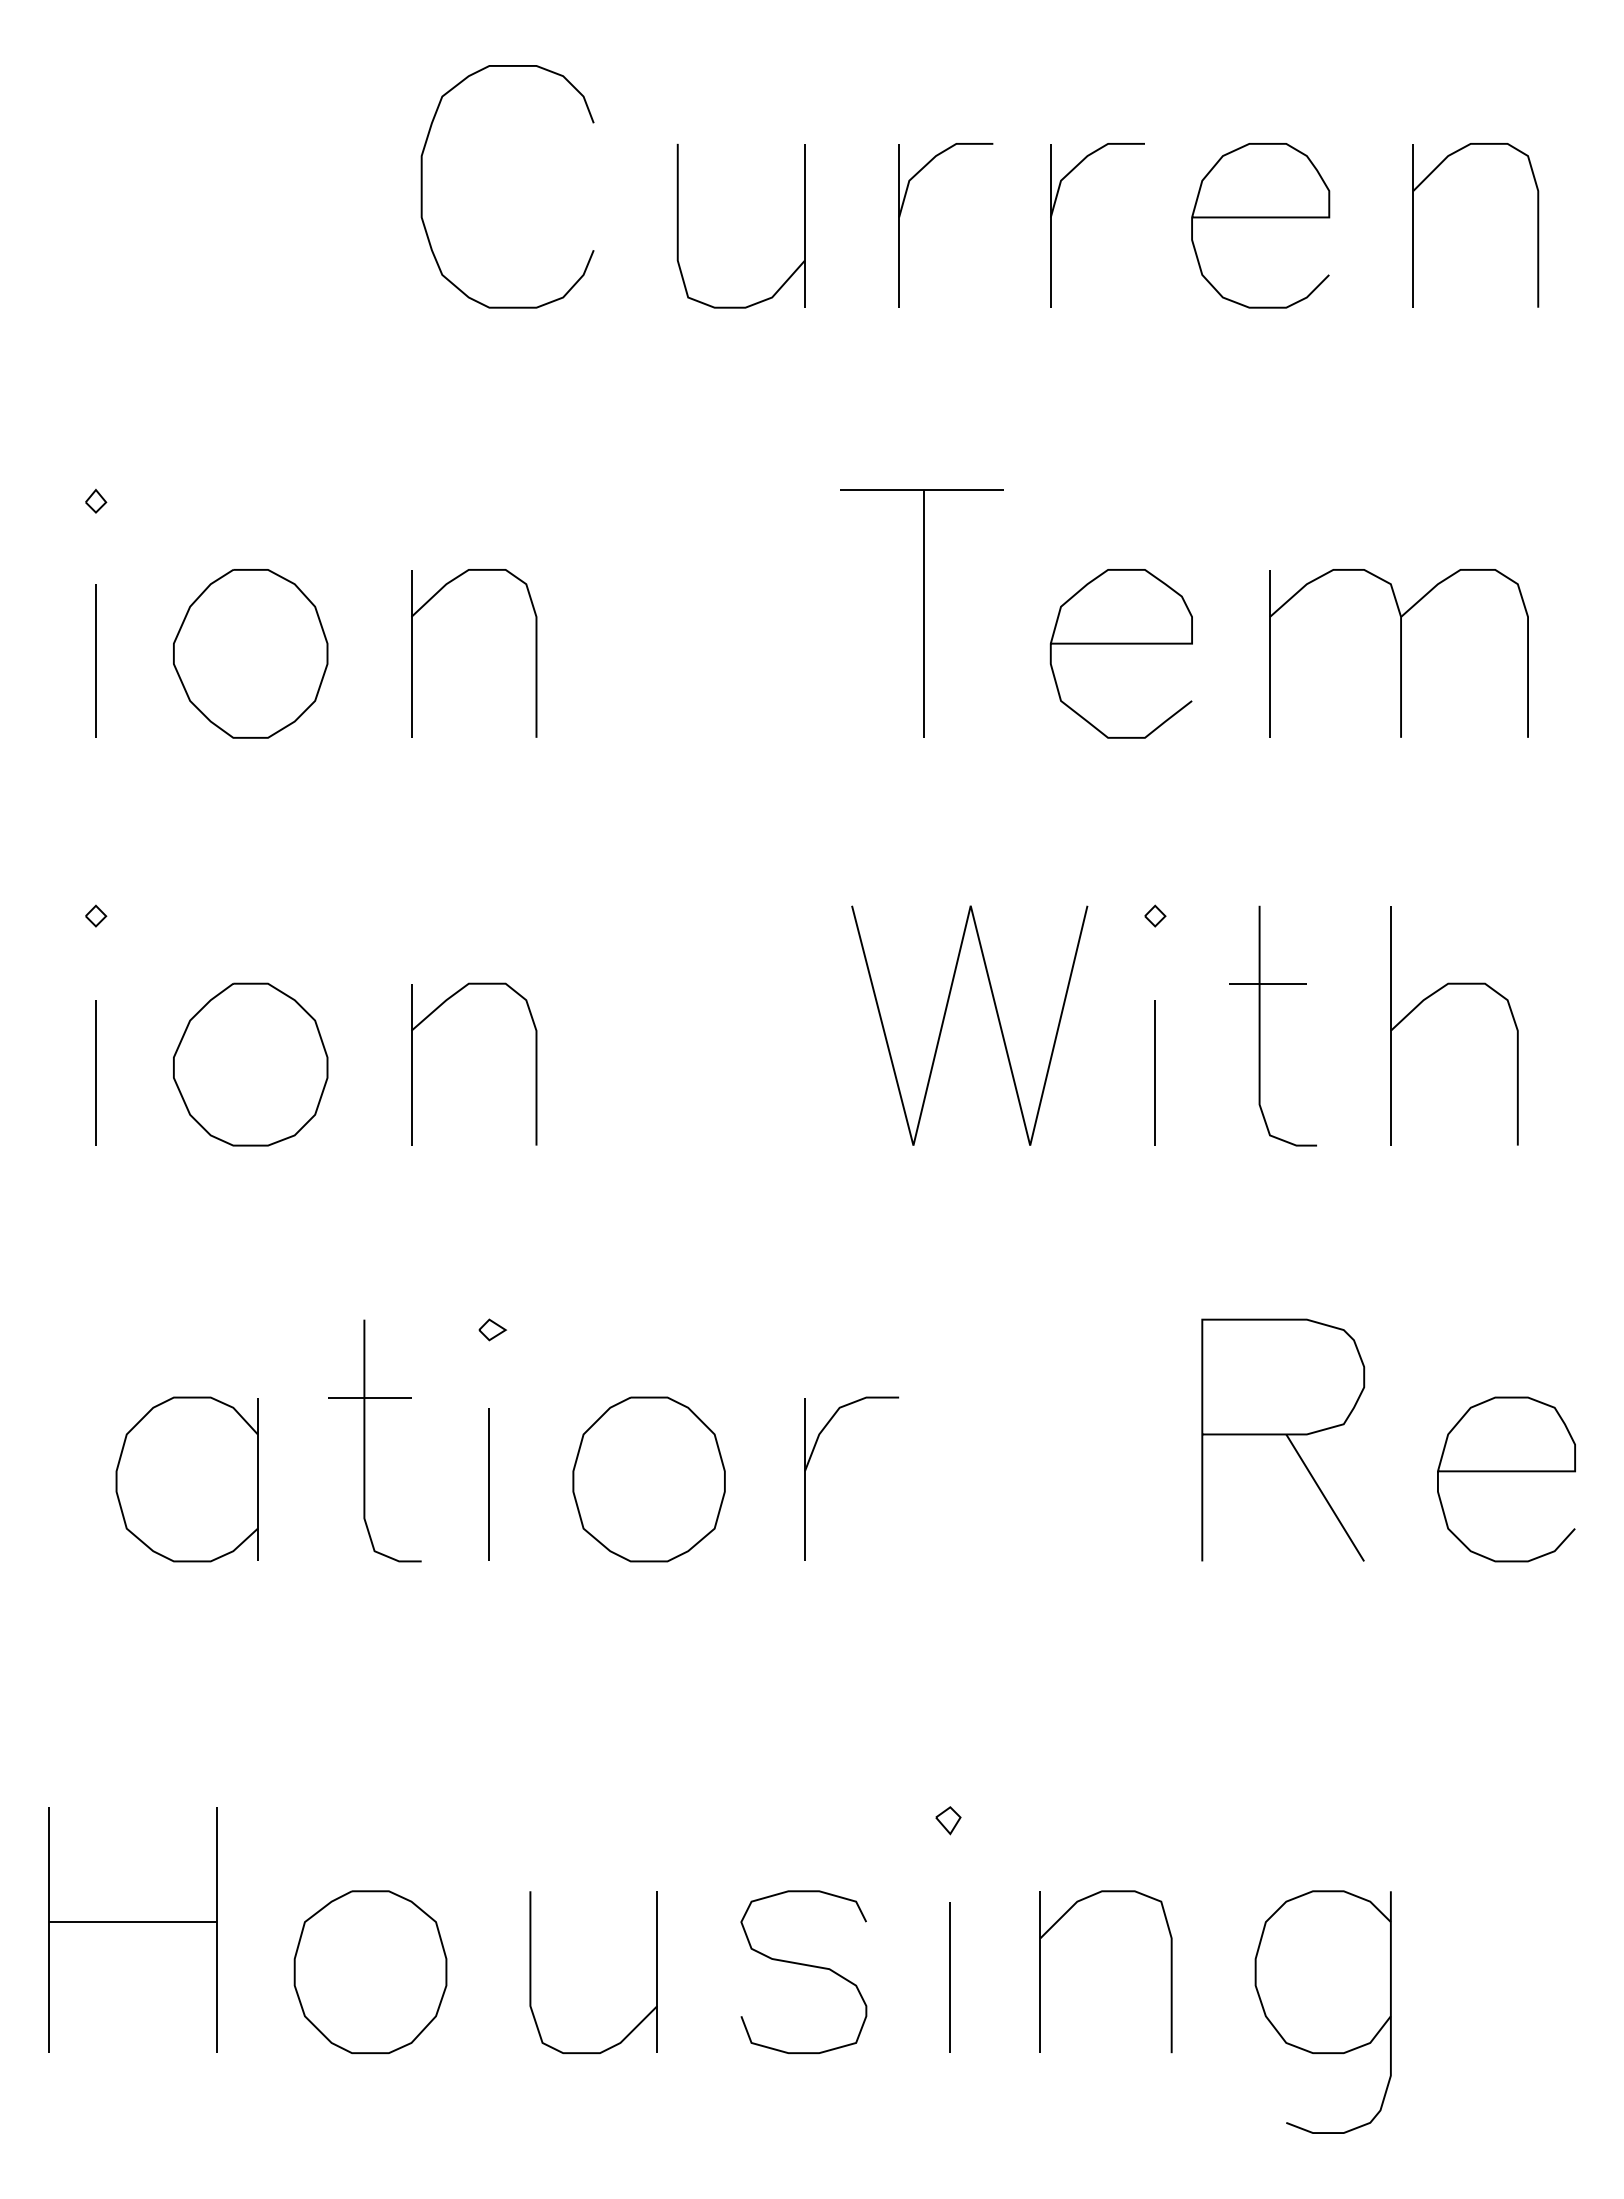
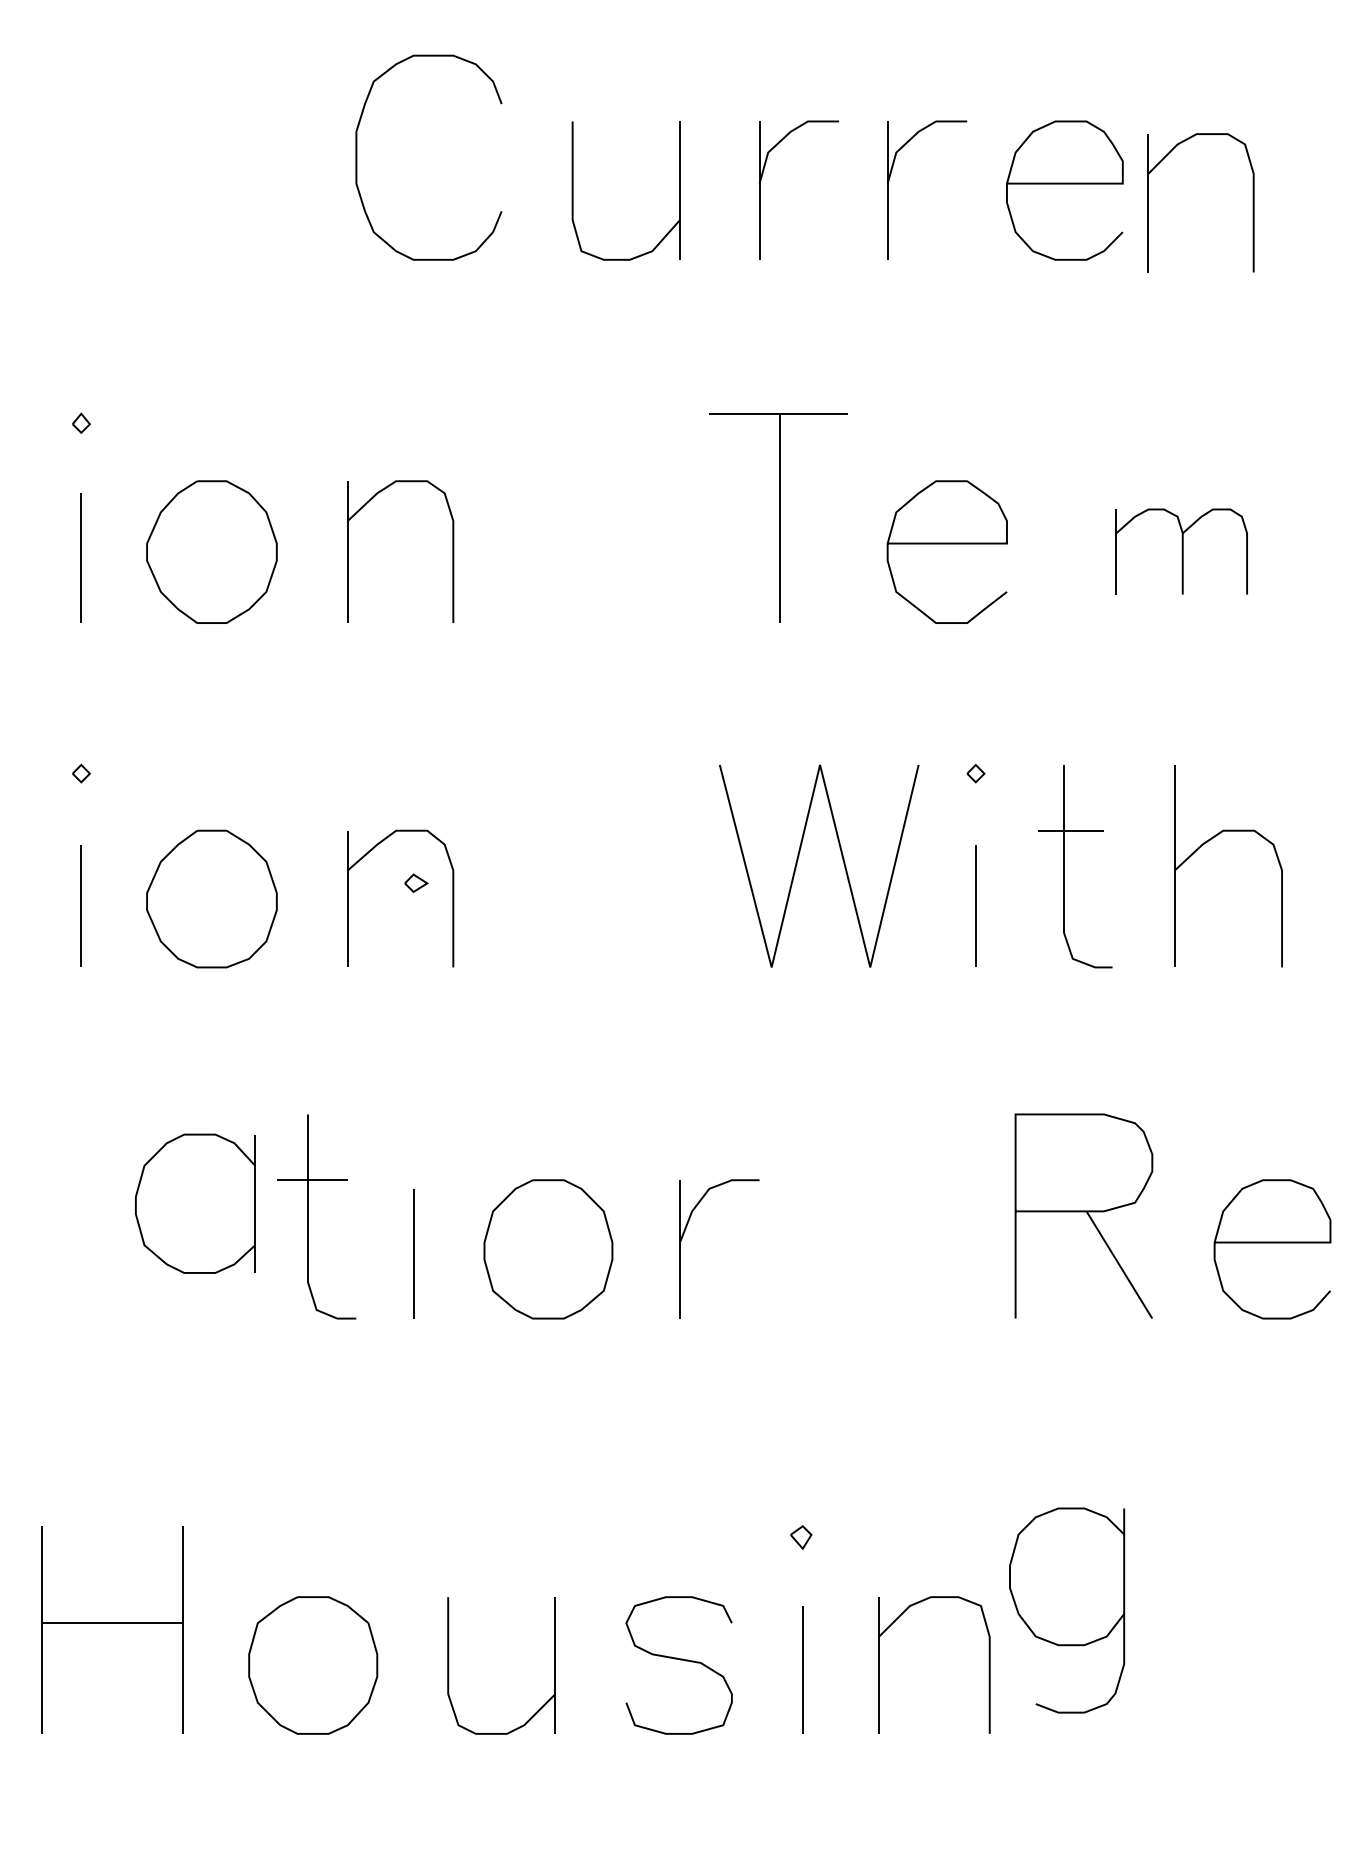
part: (1413, 225) -> (1148, 203), moved
part: (1398, 653) -> (1181, 551), size x0.6
part: (492, 1329) -> (416, 882), moved
part: (186, 1479) -> (194, 1203), moved
part: (1322, 2011) -> (1066, 1610), moved

